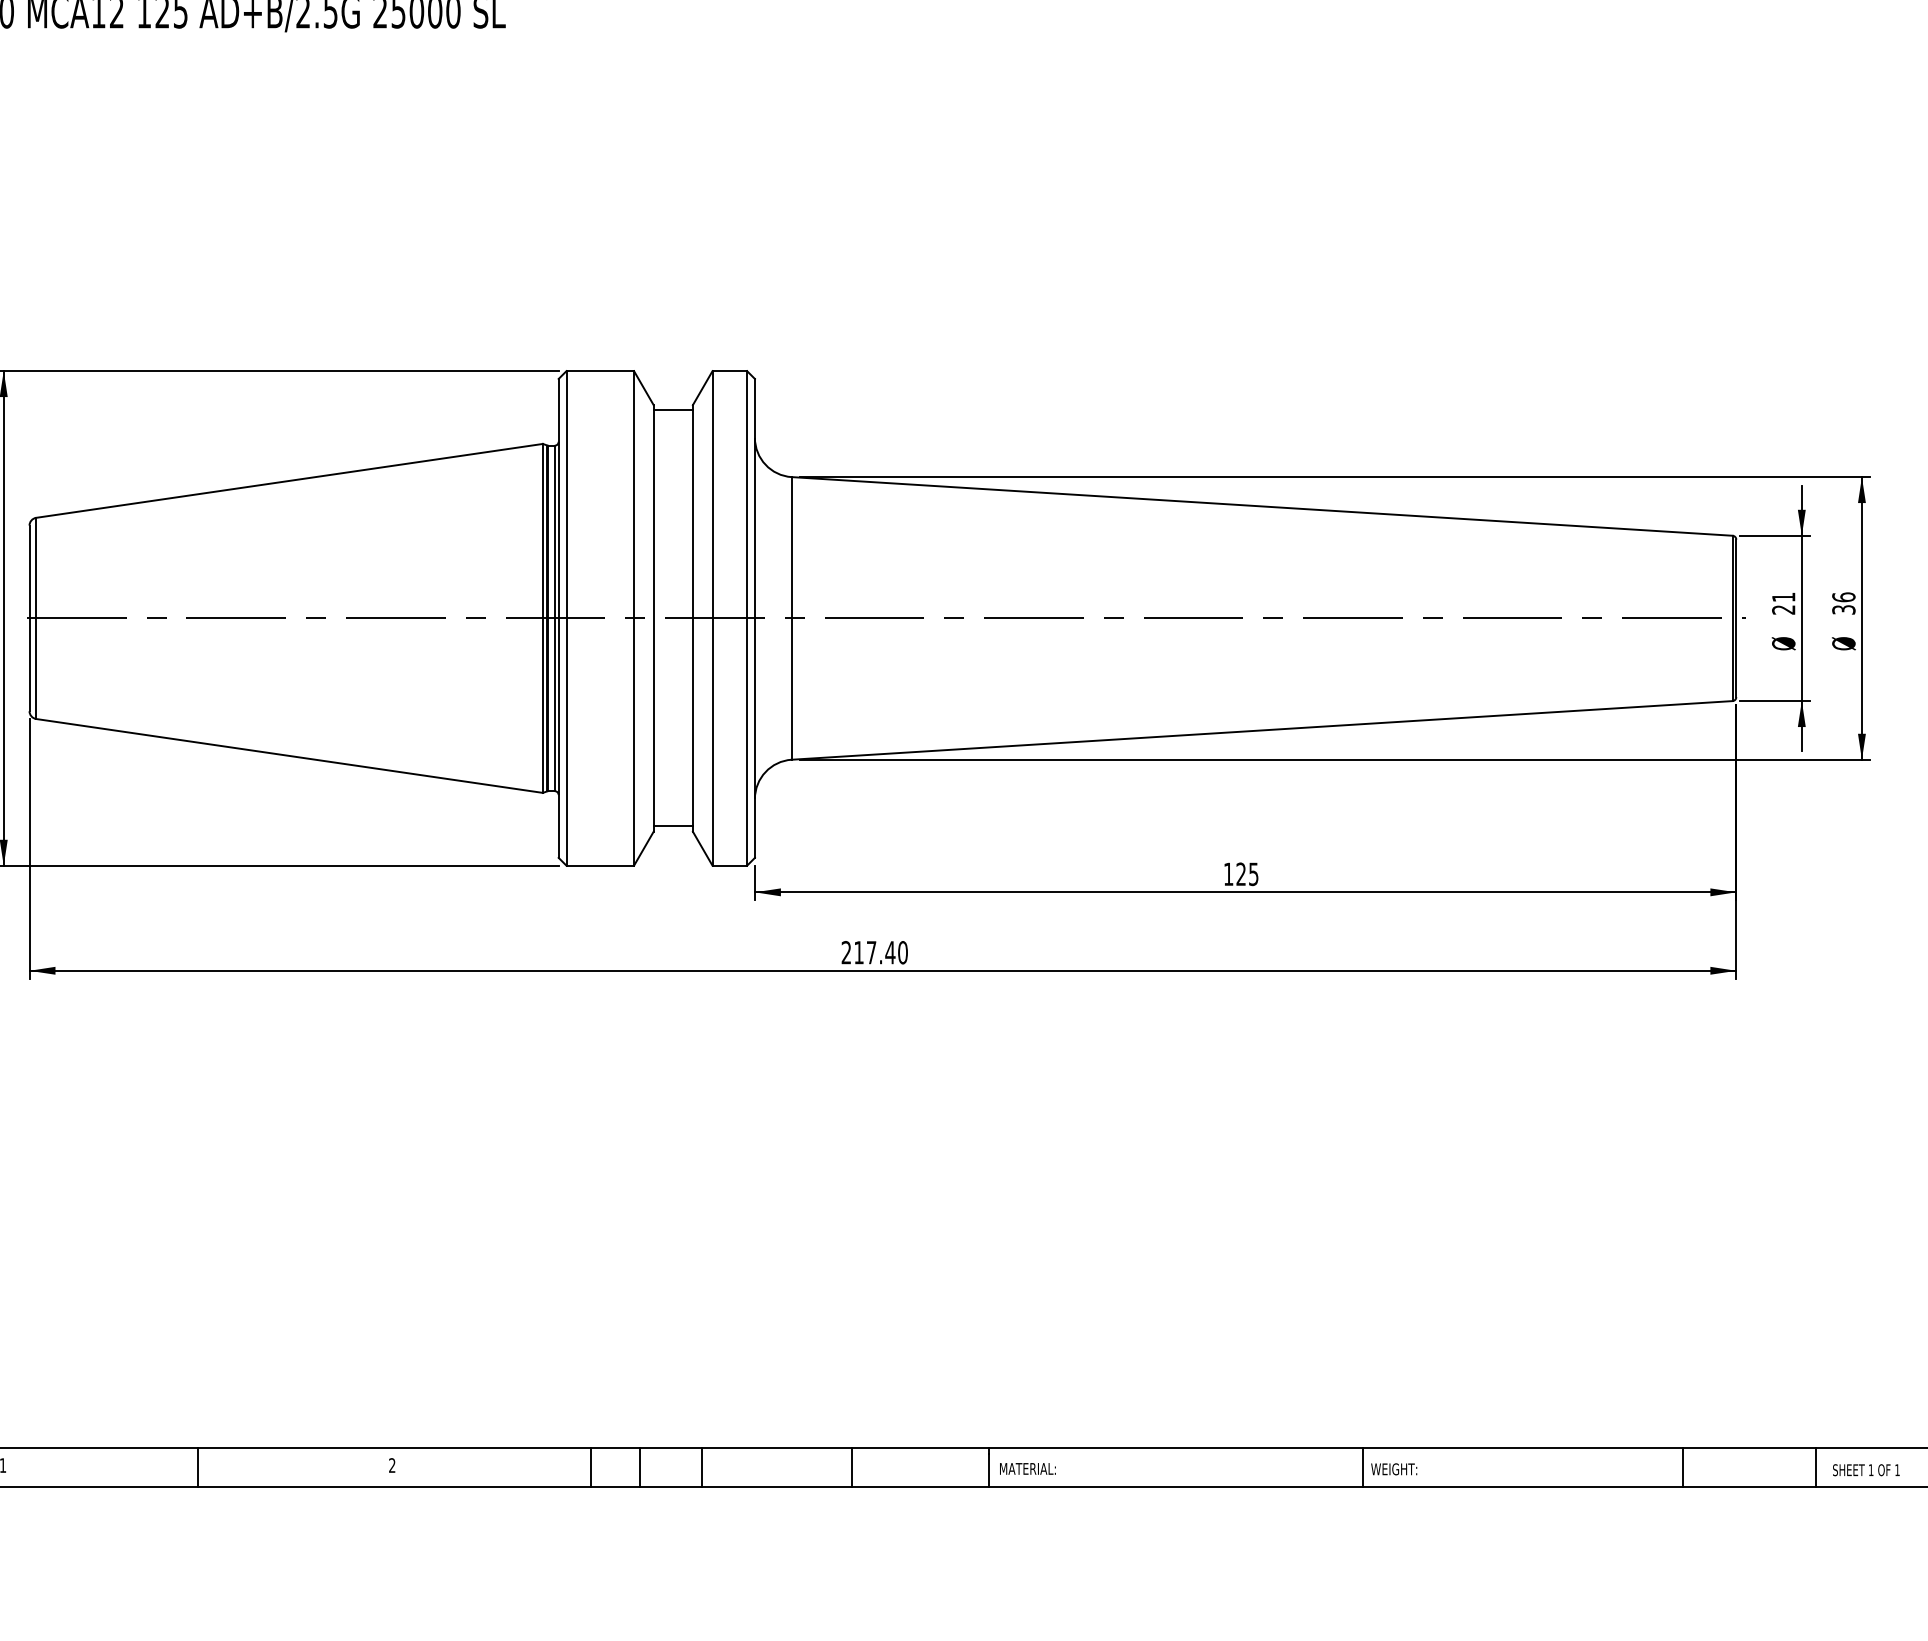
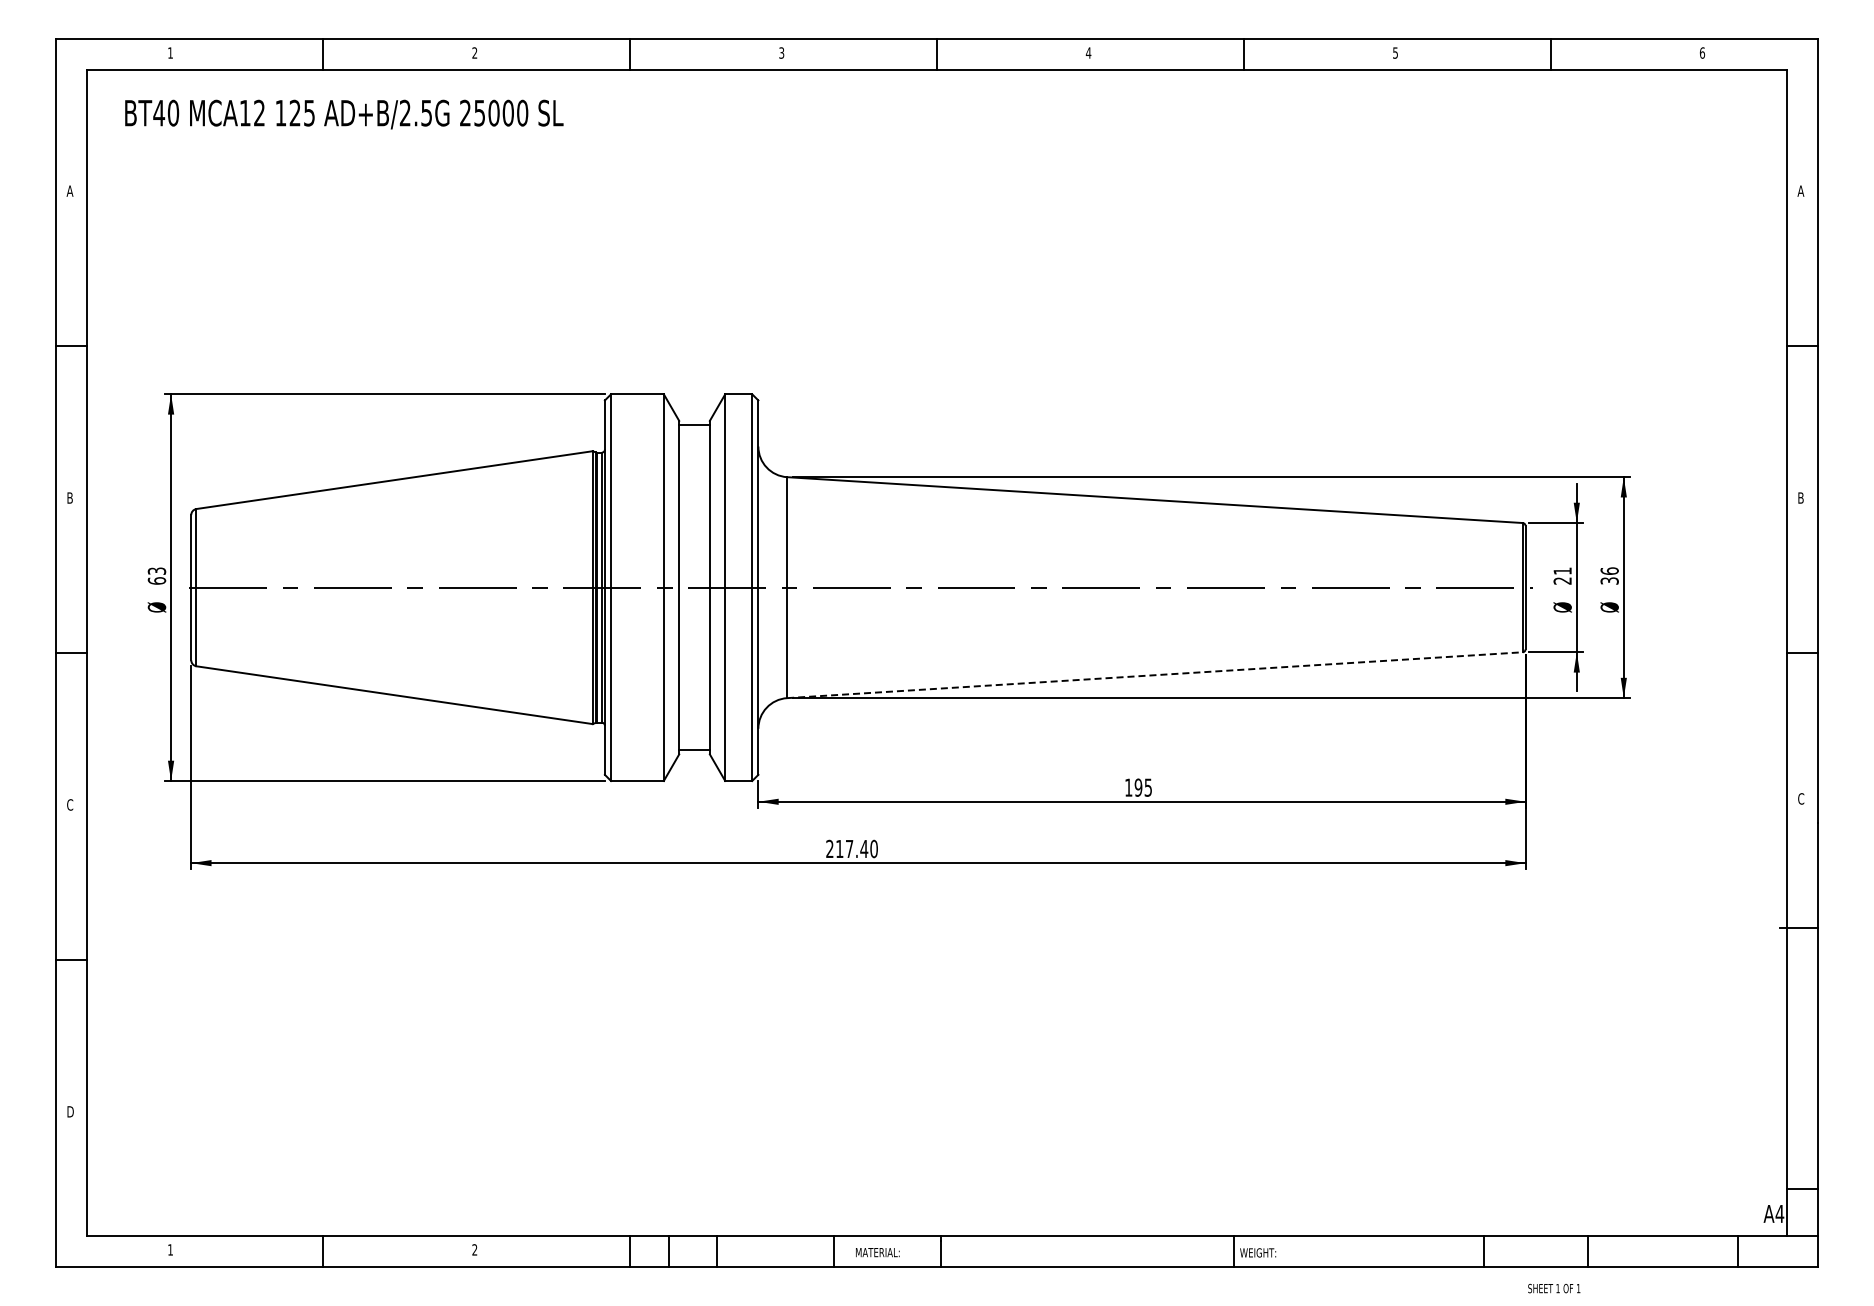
line: (1262, 730) -> (1155, 675), solid -> dashed
text: (1241, 874) -> (1138, 787), 125 -> 195
text: (1027, 1468) -> (877, 1252), moved
text: (1866, 1470) -> (1554, 1288), moved

